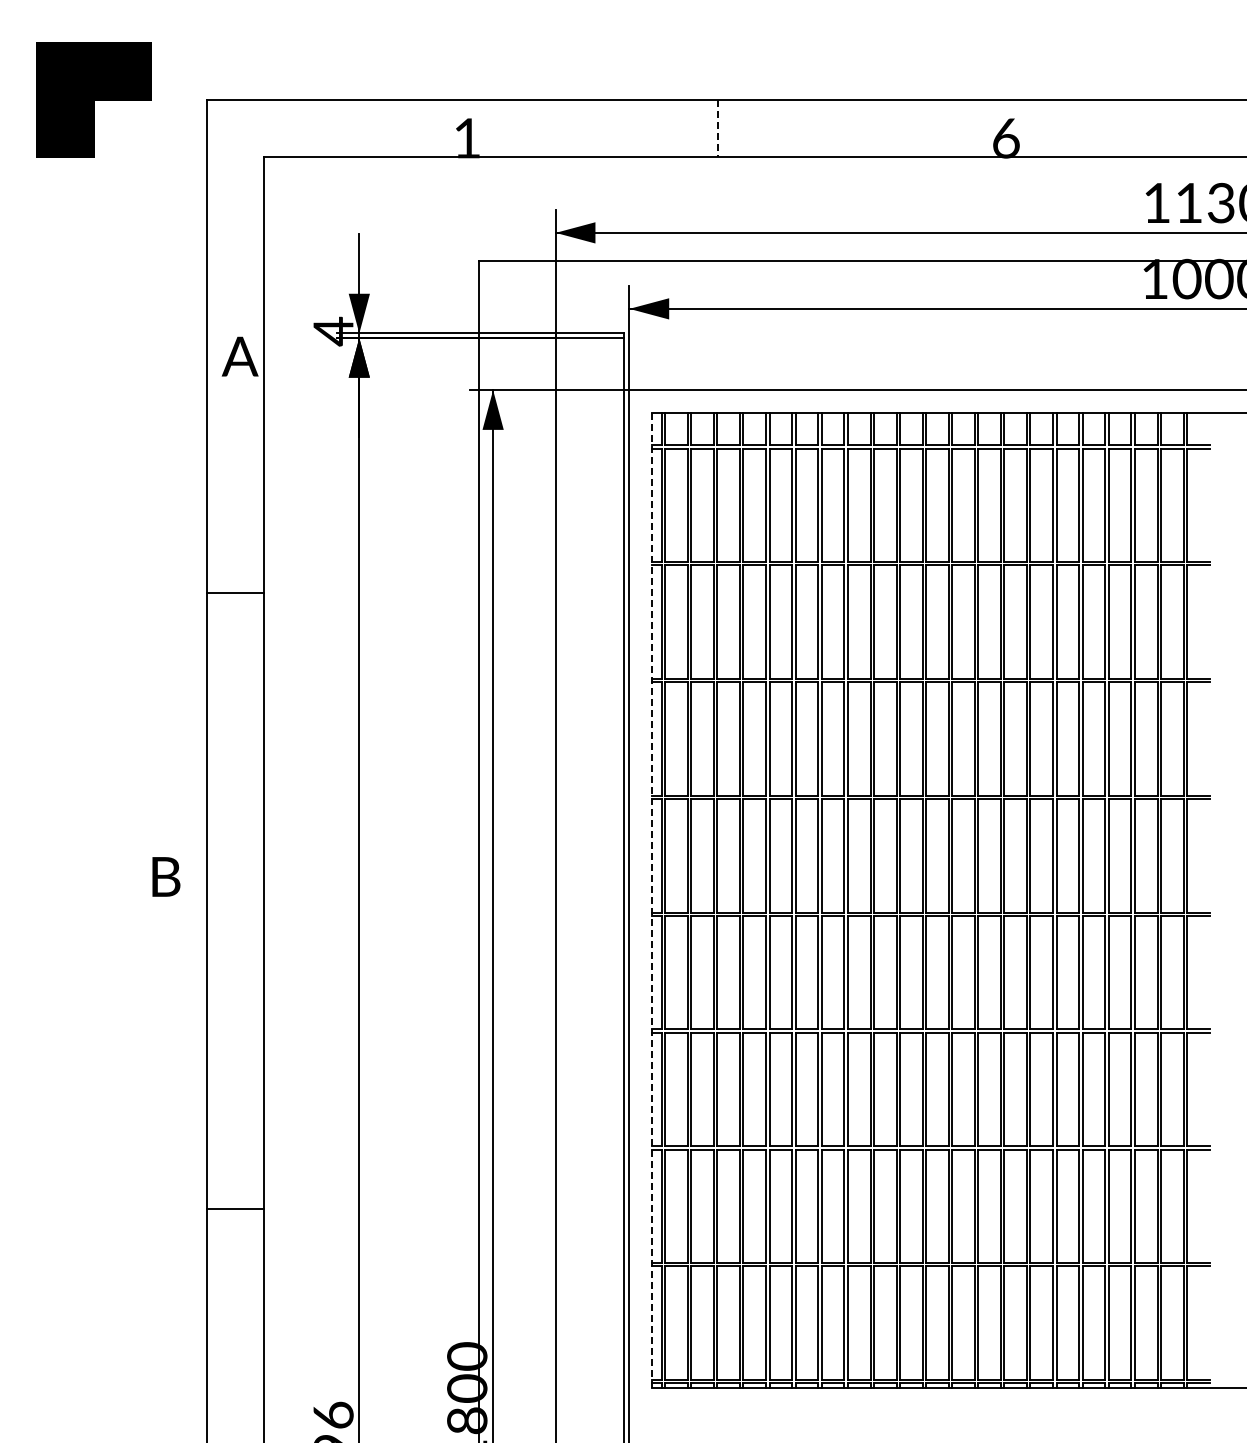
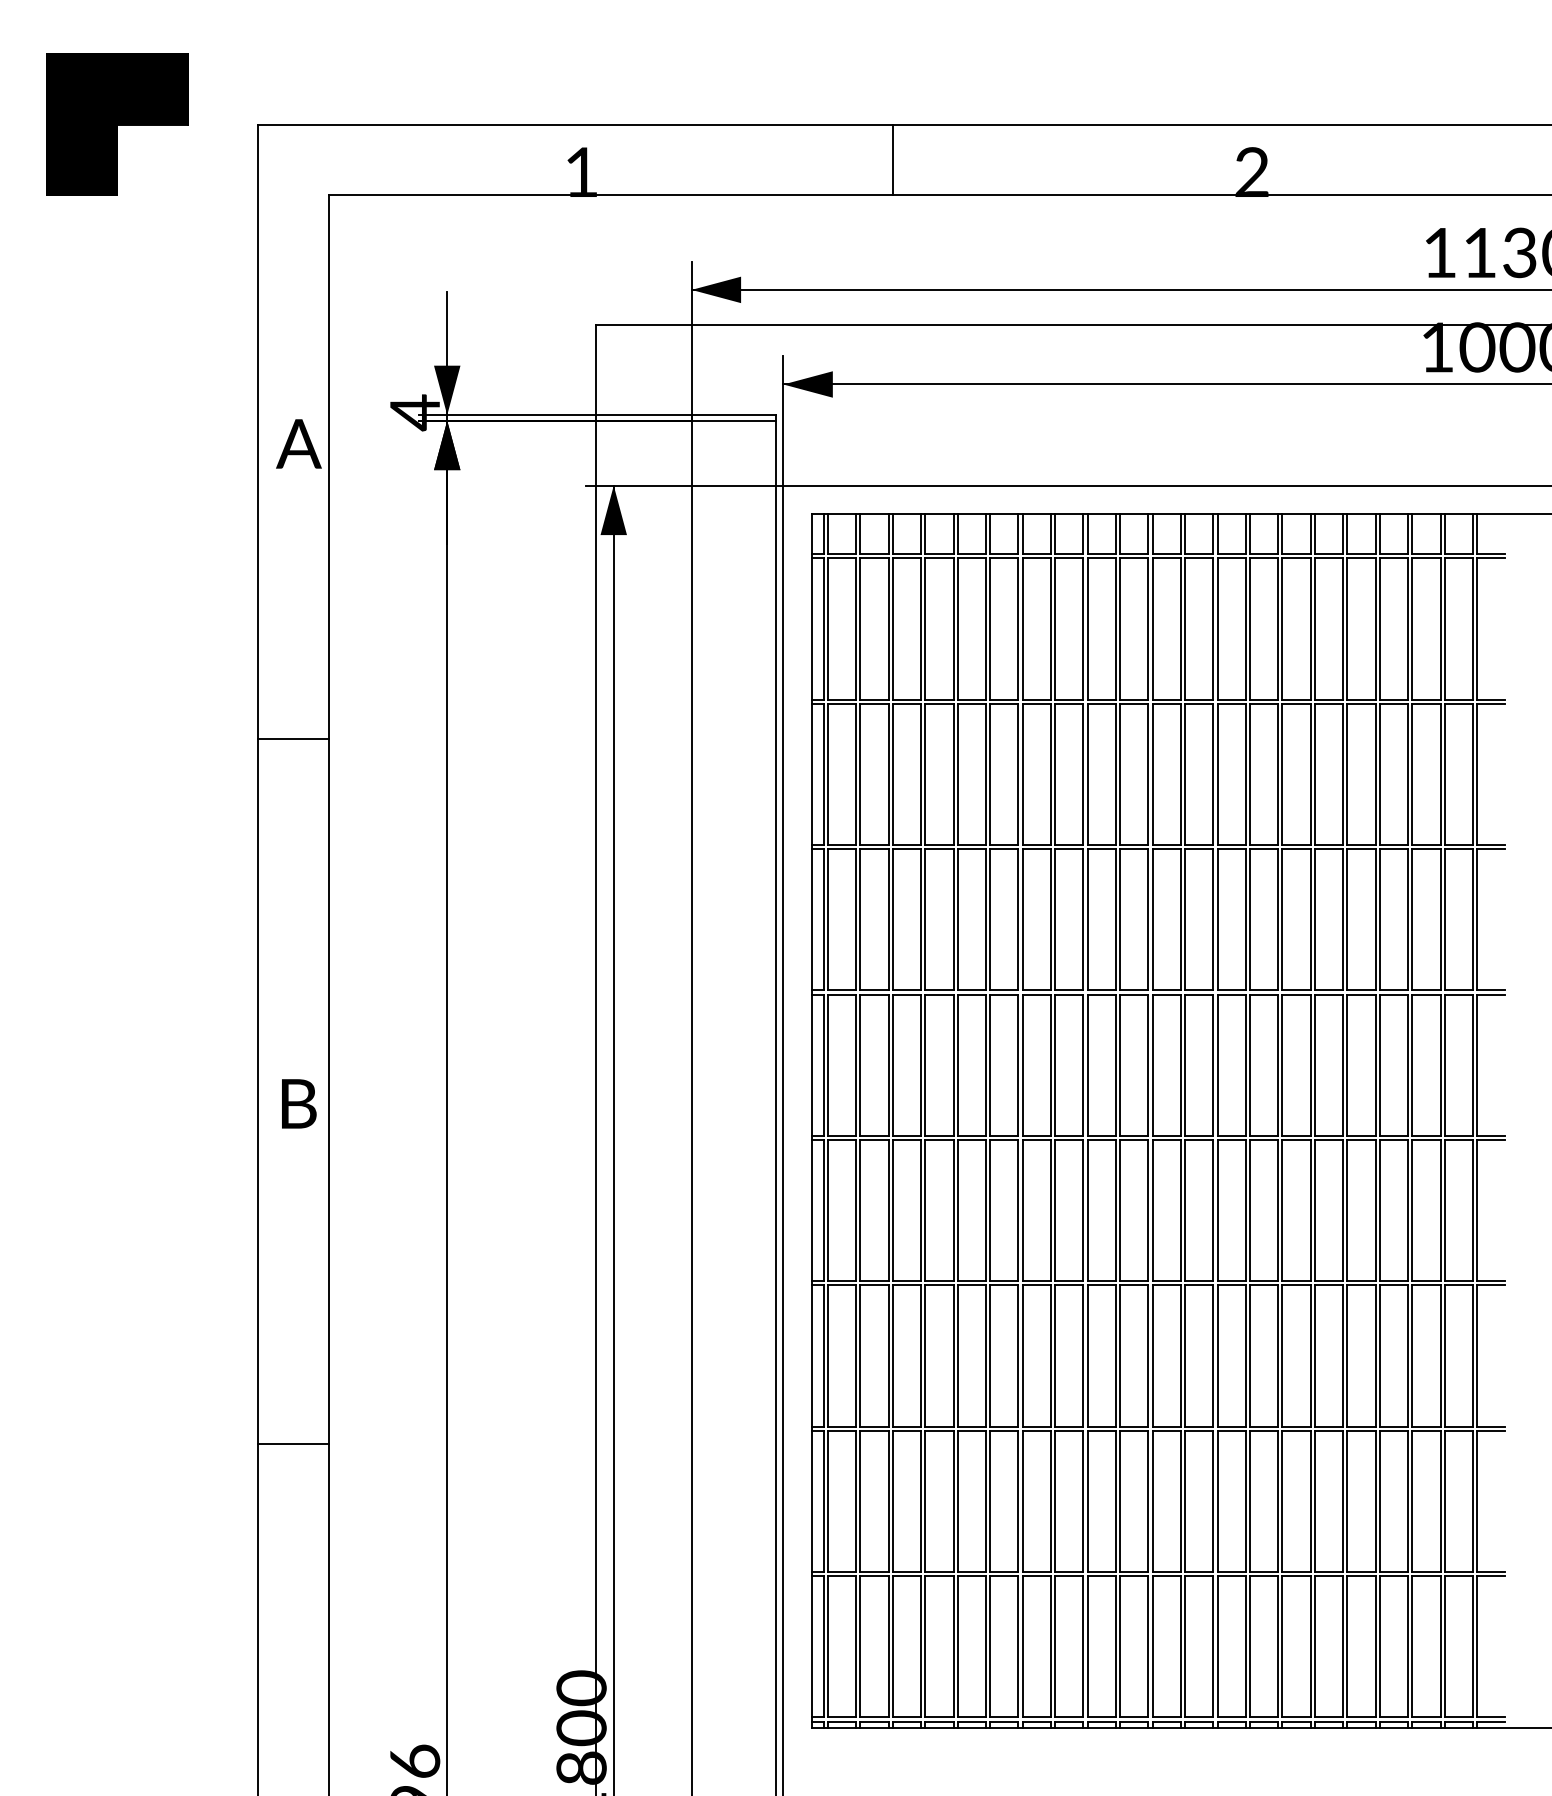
line: (717, 128) -> (892, 160), dashed -> solid
text: (1006, 138) -> (1252, 172), 6 -> 2
text: (166, 876) -> (299, 1103), moved
line: (652, 900) -> (812, 1120), dashed -> solid
line: (235, 1208) -> (293, 1444), moved

